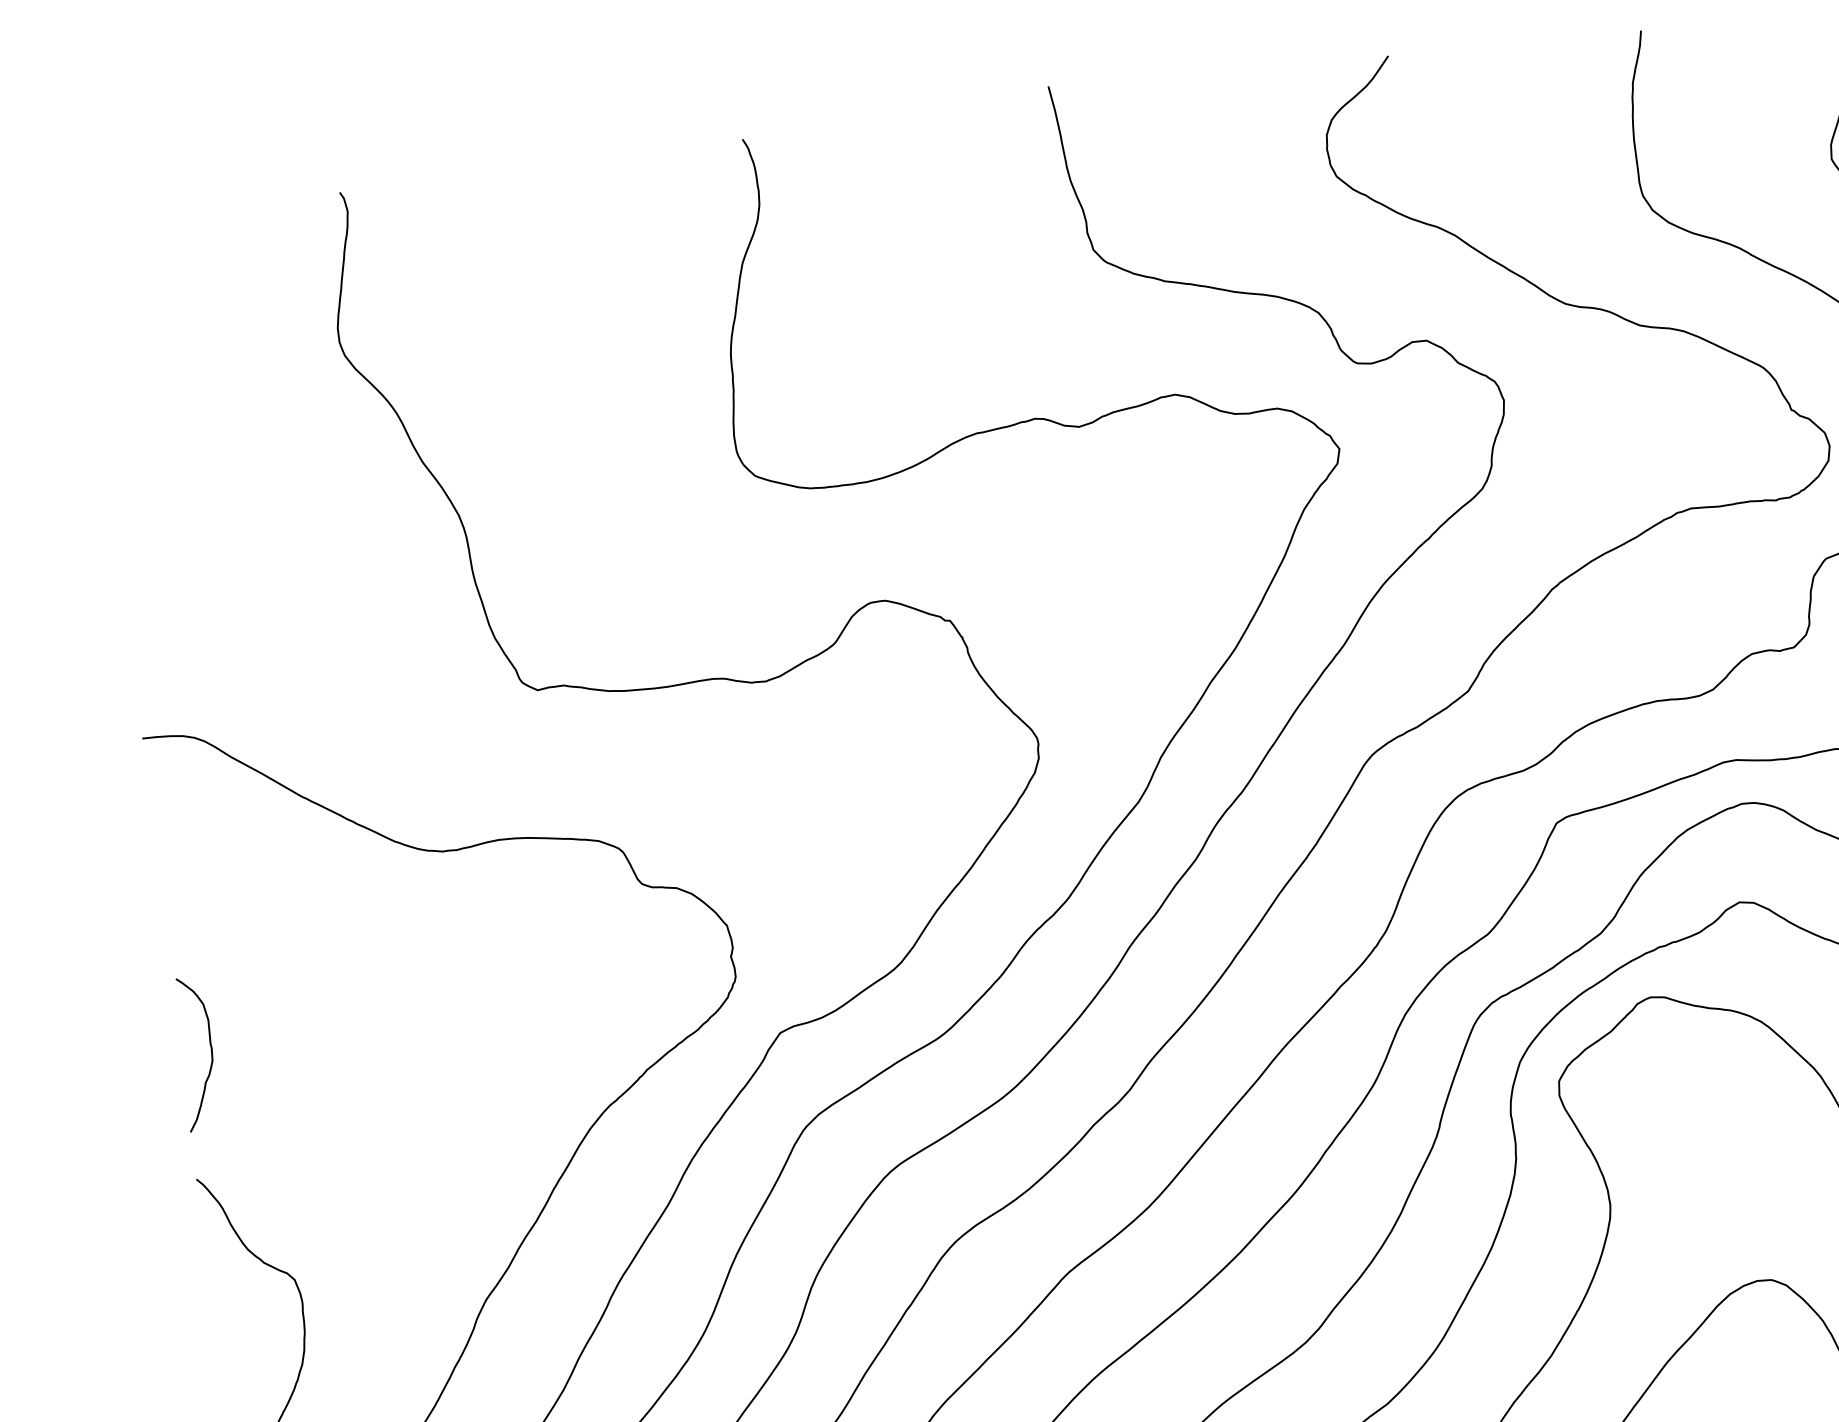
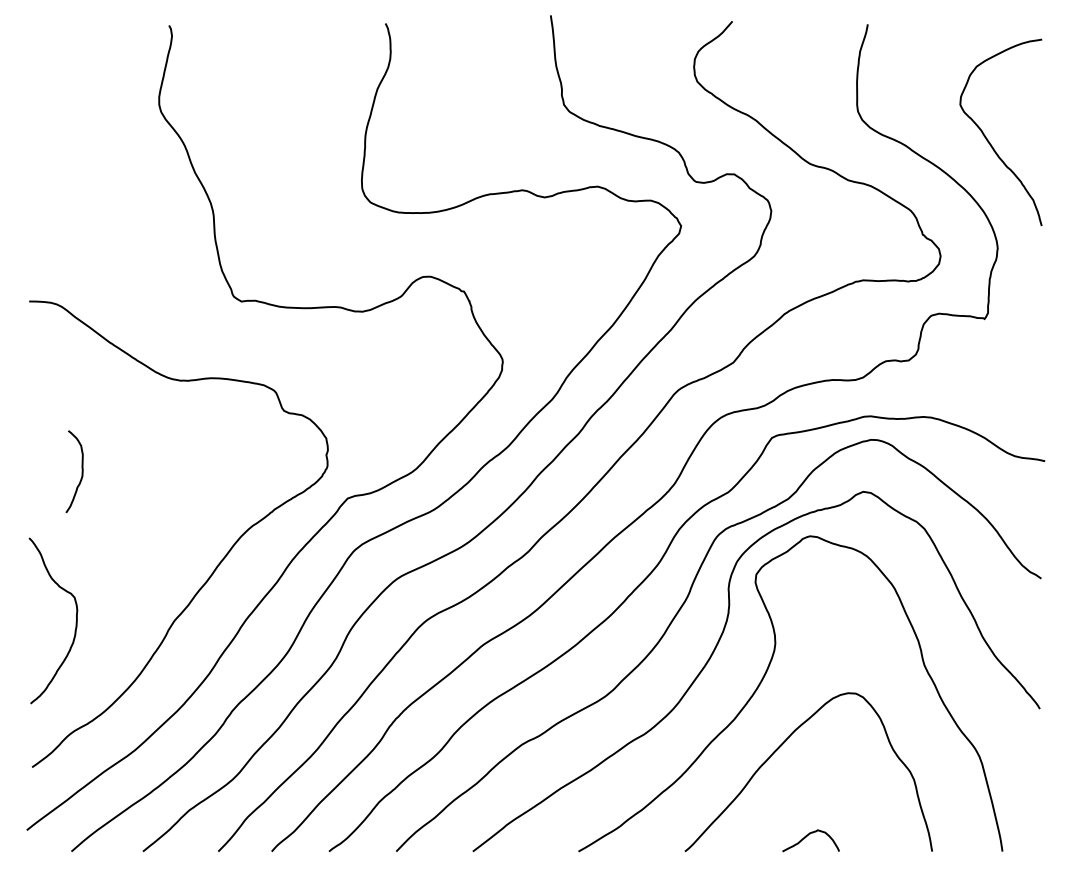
curve: (209, 1051) -> (81, 471), moved

